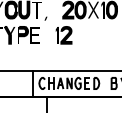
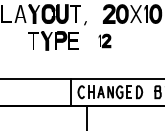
part: (63, 34) -> (104, 40), size x0.7

